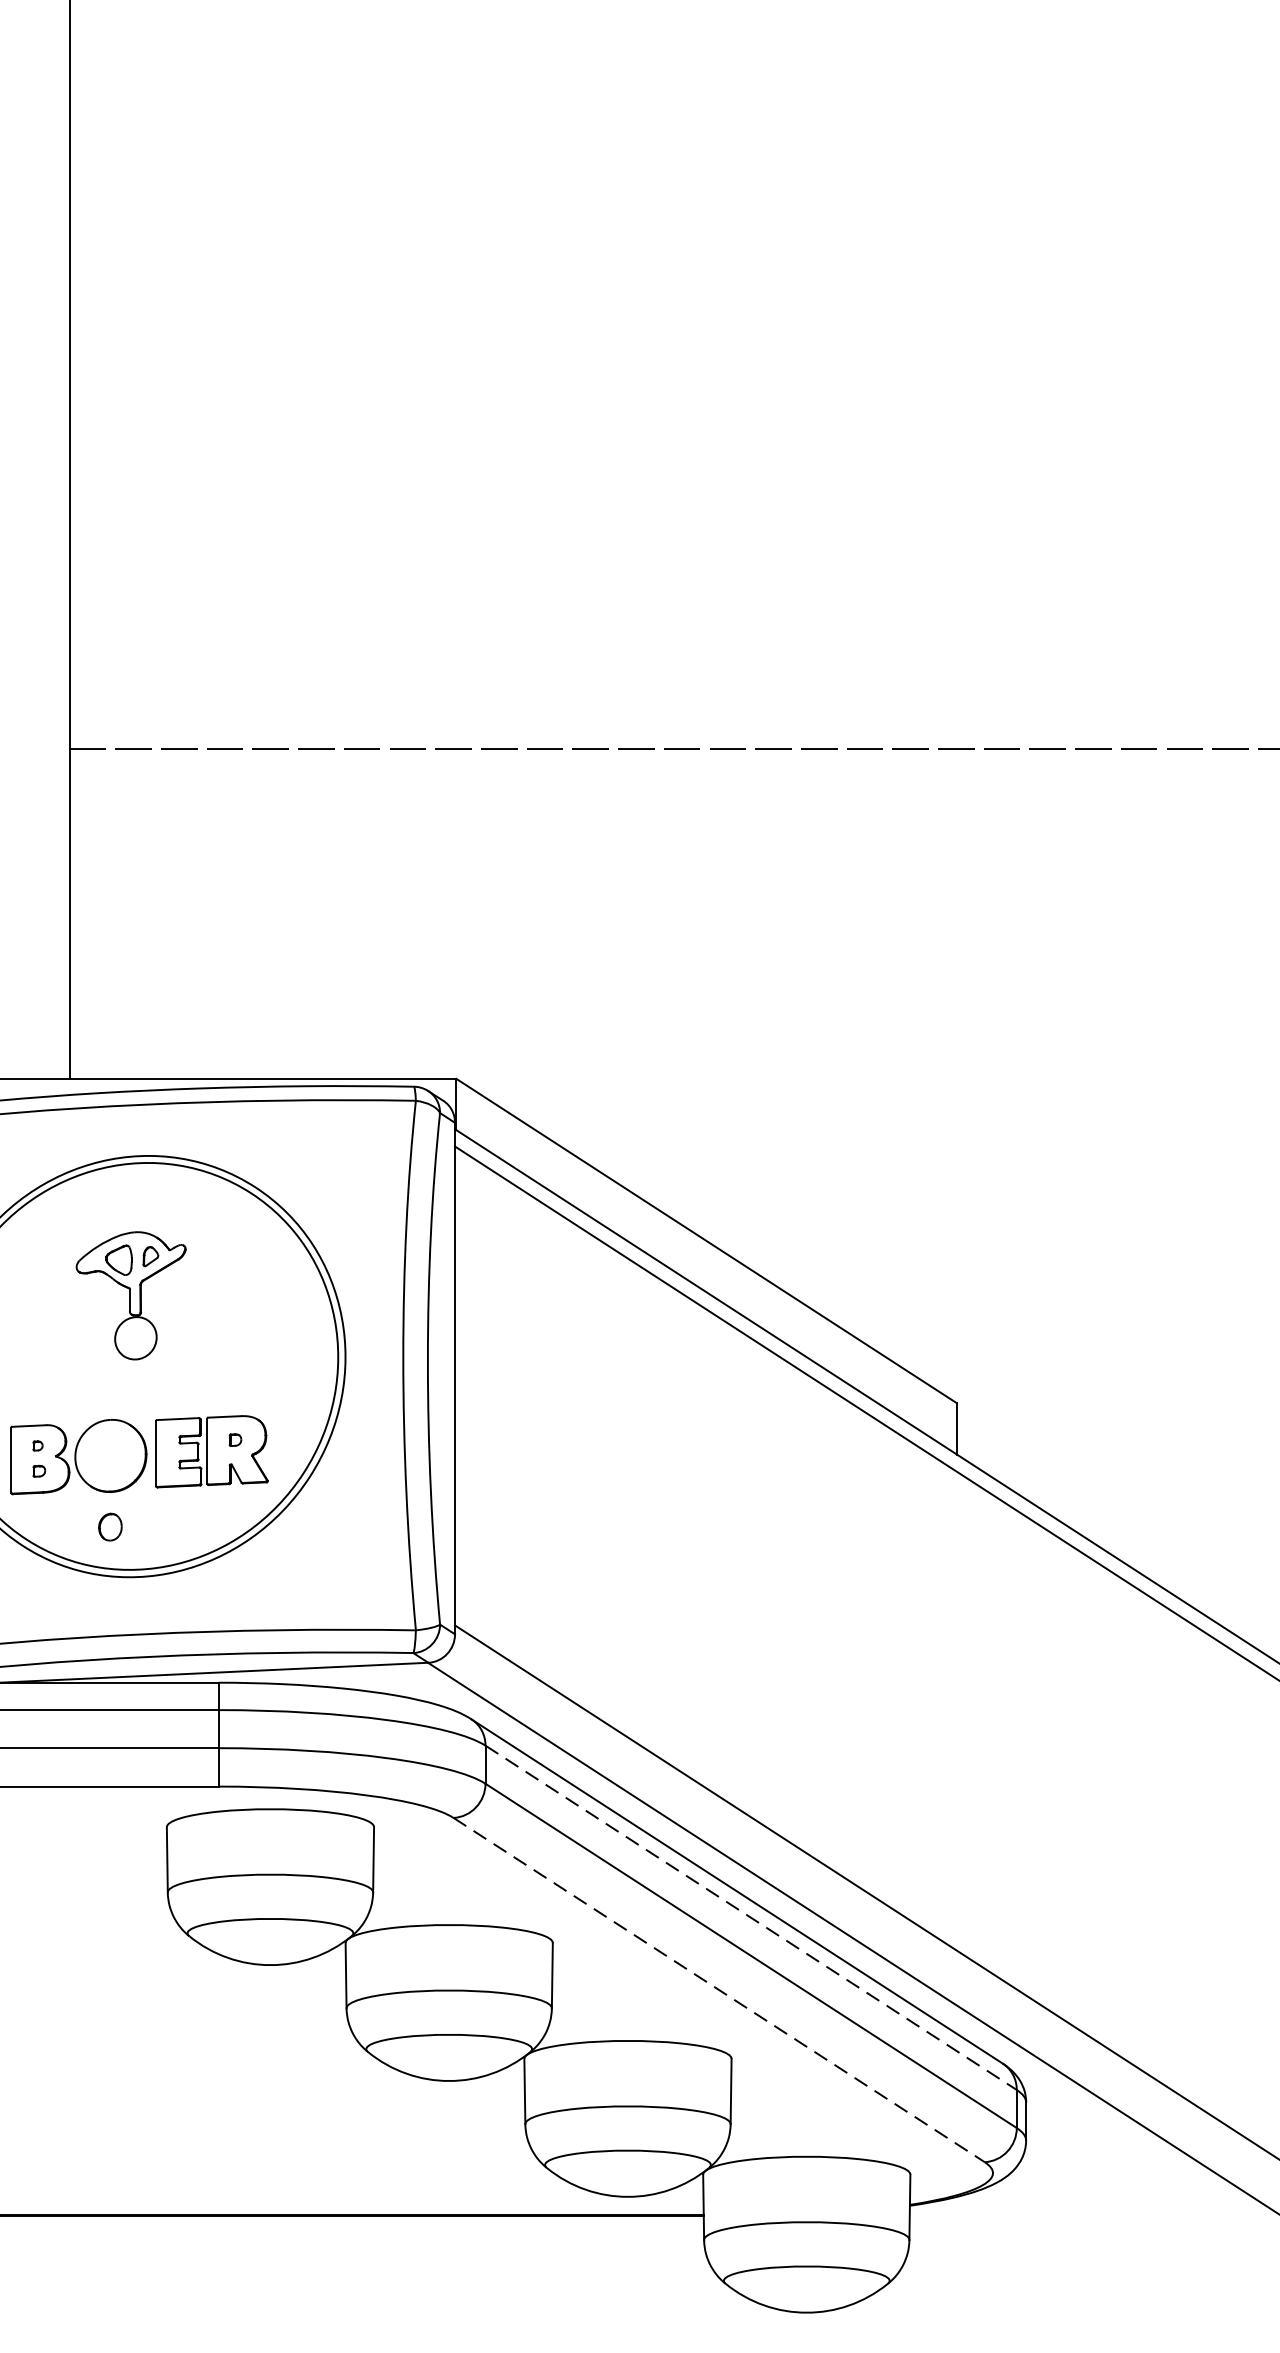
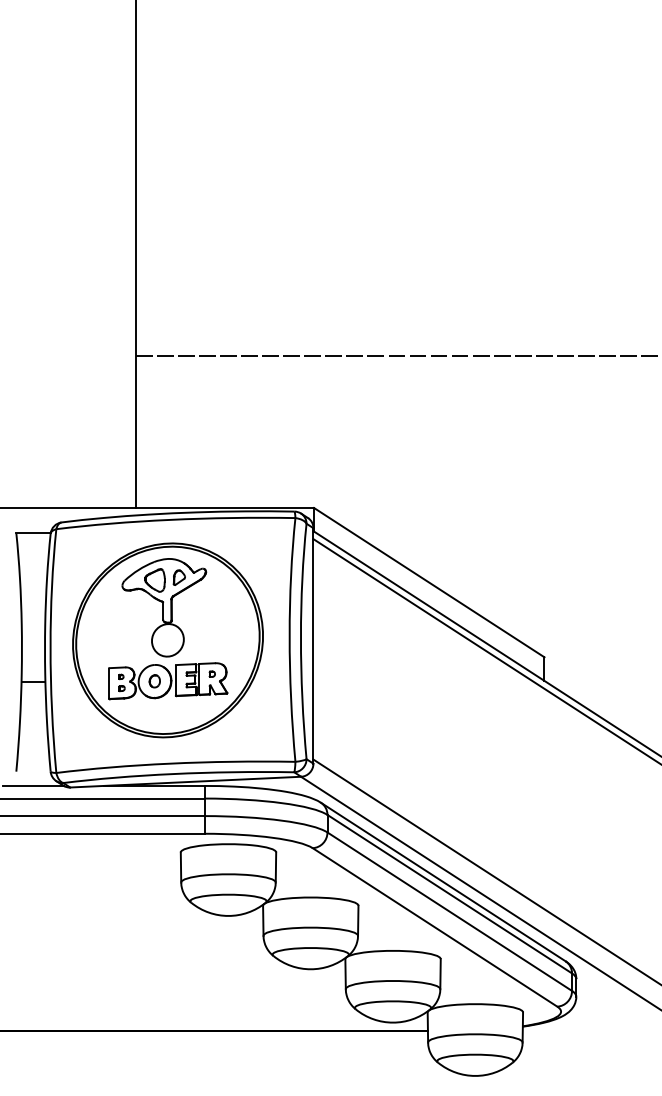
part: (131, 1295) -> (164, 607), size x1.67
part: (109, 1527) -> (154, 681), moved
line: (750, 1918) -> (449, 894), dashed -> solid
line: (720, 1990) -> (435, 927), dashed -> solid

